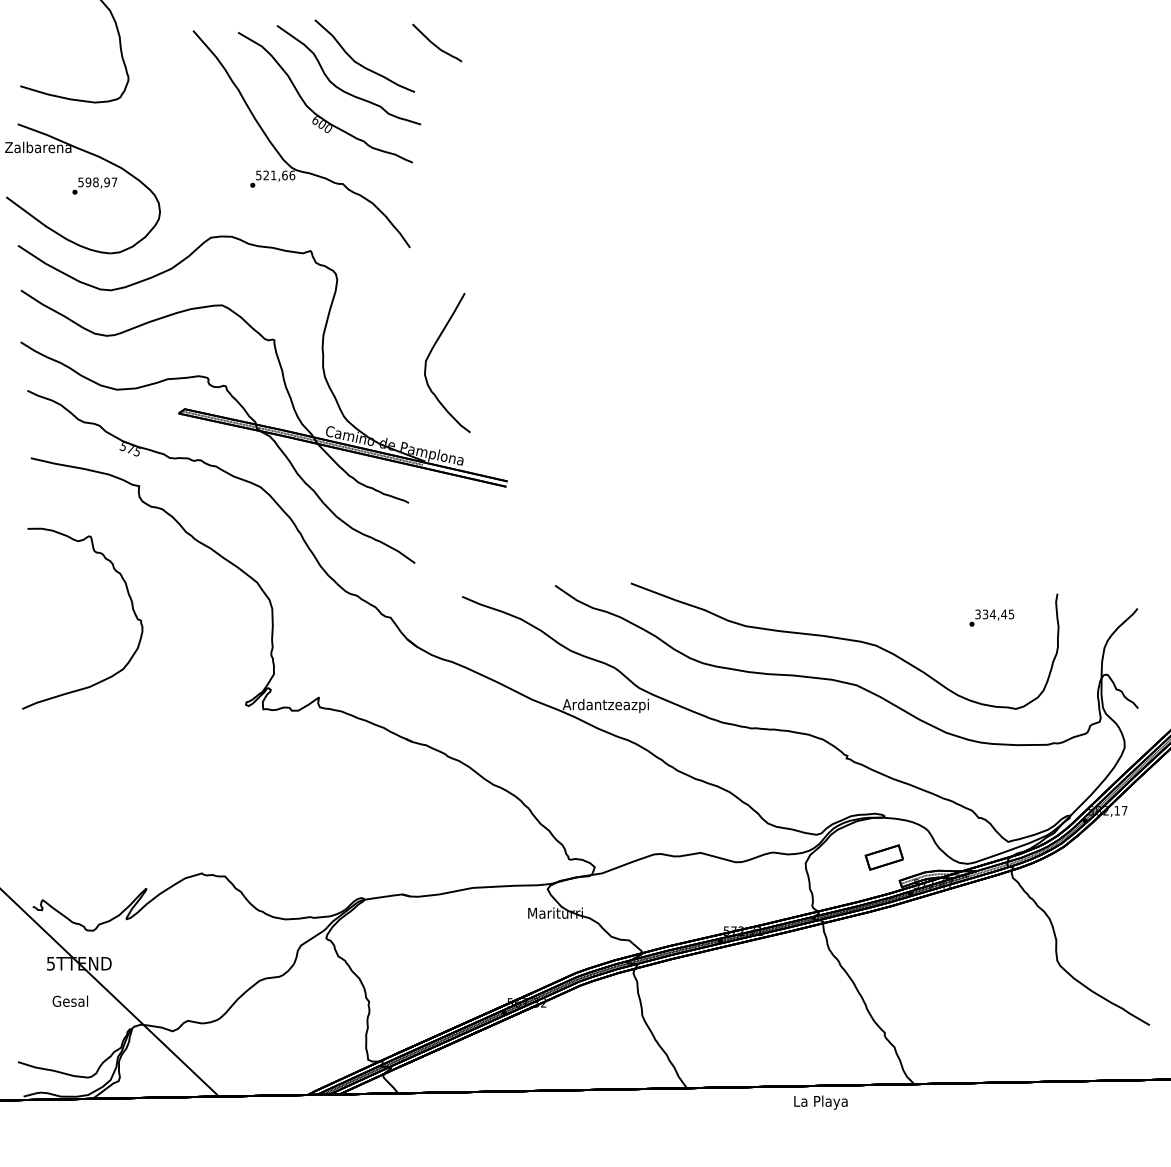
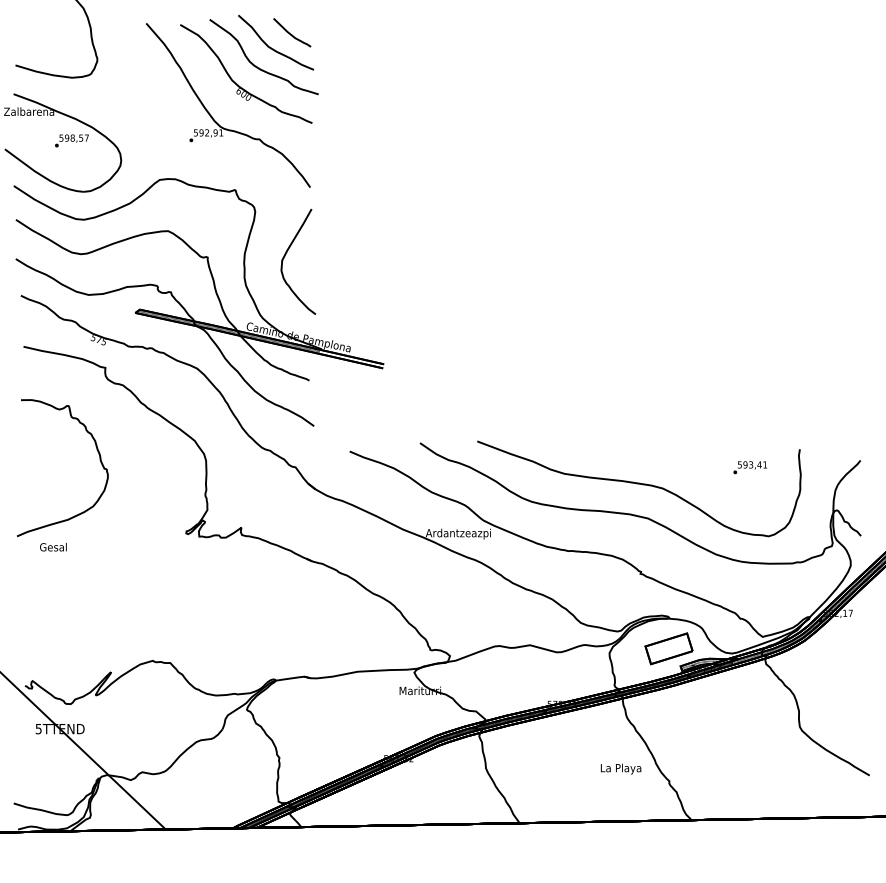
curve: (435, 44) -> (290, 33), moved
text: (279, 175) -> (211, 132), 521,66 -> 592,91
text: (106, 181) -> (80, 137), 598,97 -> 598,57
curve: (430, 354) -> (285, 255), moved
text: (994, 614) -> (752, 464), 334,45 -> 593,41
part: (884, 857) -> (669, 648), size x1.67
text: (69, 1000) -> (52, 546), moved
text: (820, 1102) -> (620, 768), moved

